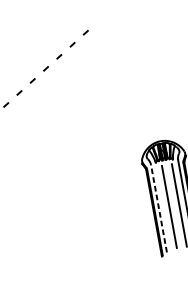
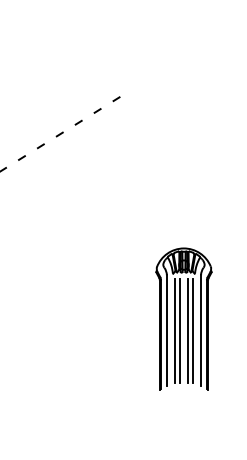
line: (175, 205) -> (187, 330), added
line: (158, 208) -> (166, 330), dashed -> solid
line: (165, 208) -> (175, 331), added

